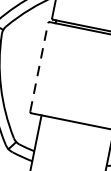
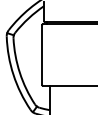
line: (39, 68) -> (42, 55), dashed -> solid

